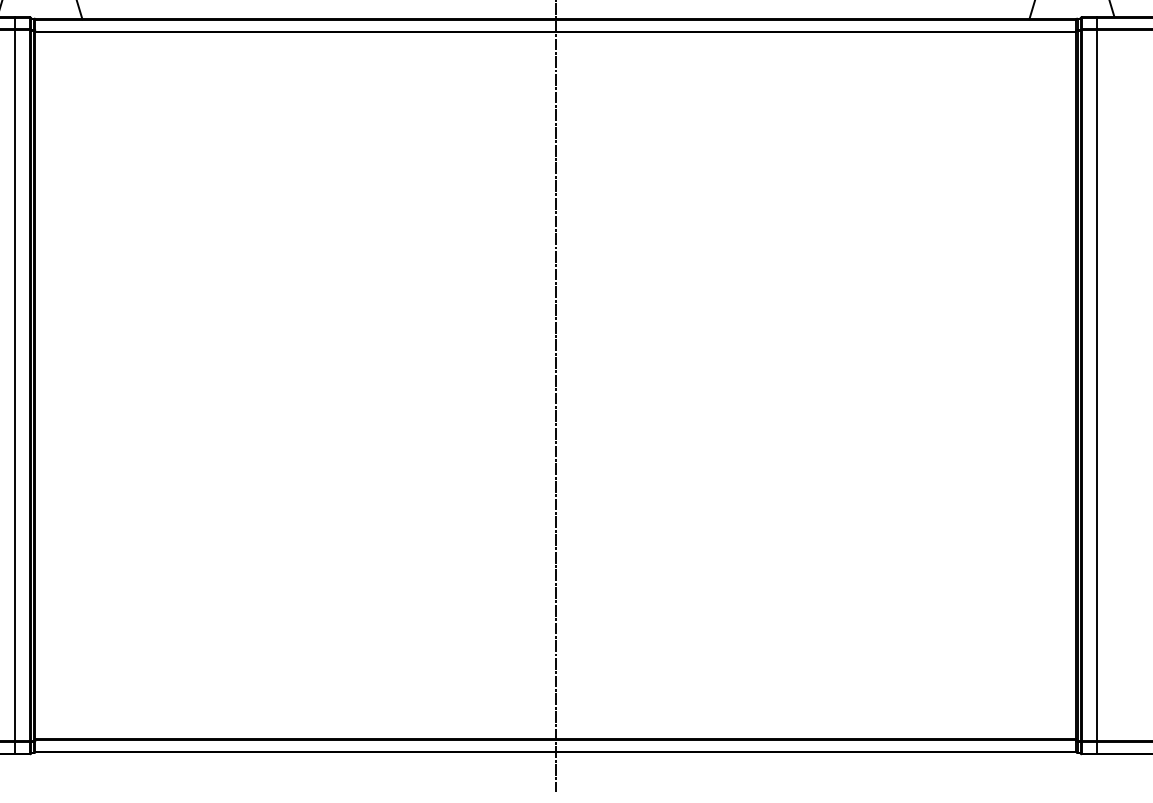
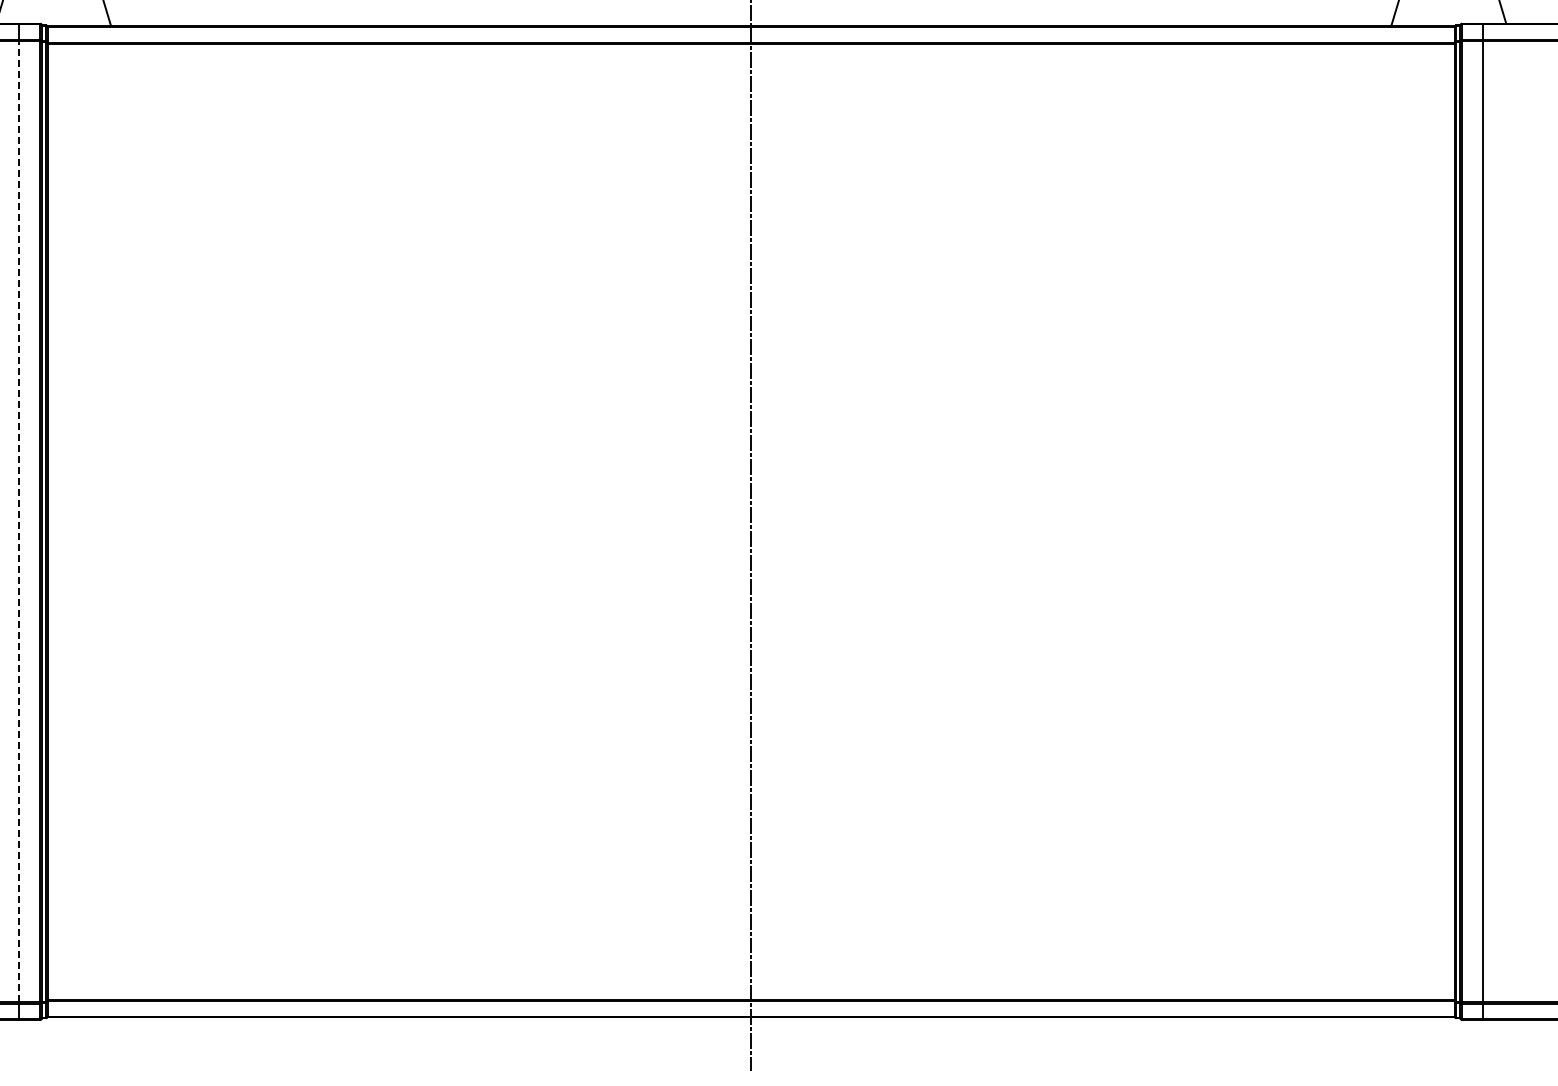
line: (14, 385) -> (19, 521), solid -> dashed

